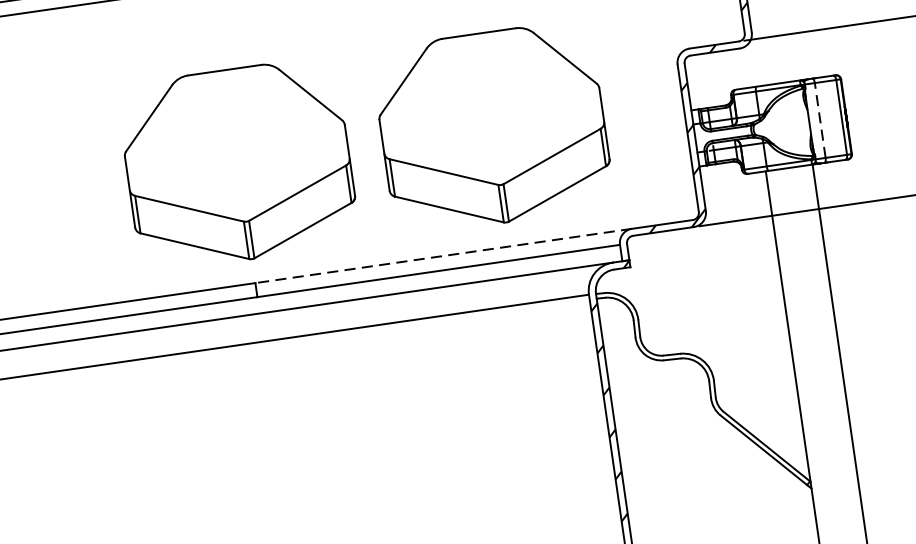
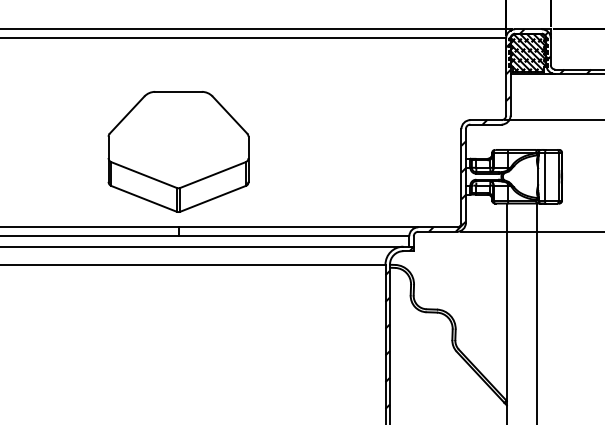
line: (820, 120) -> (545, 176), dashed -> solid
part: (492, 127) -> (340, 151), removed
line: (443, 256) -> (298, 227), dashed -> solid

